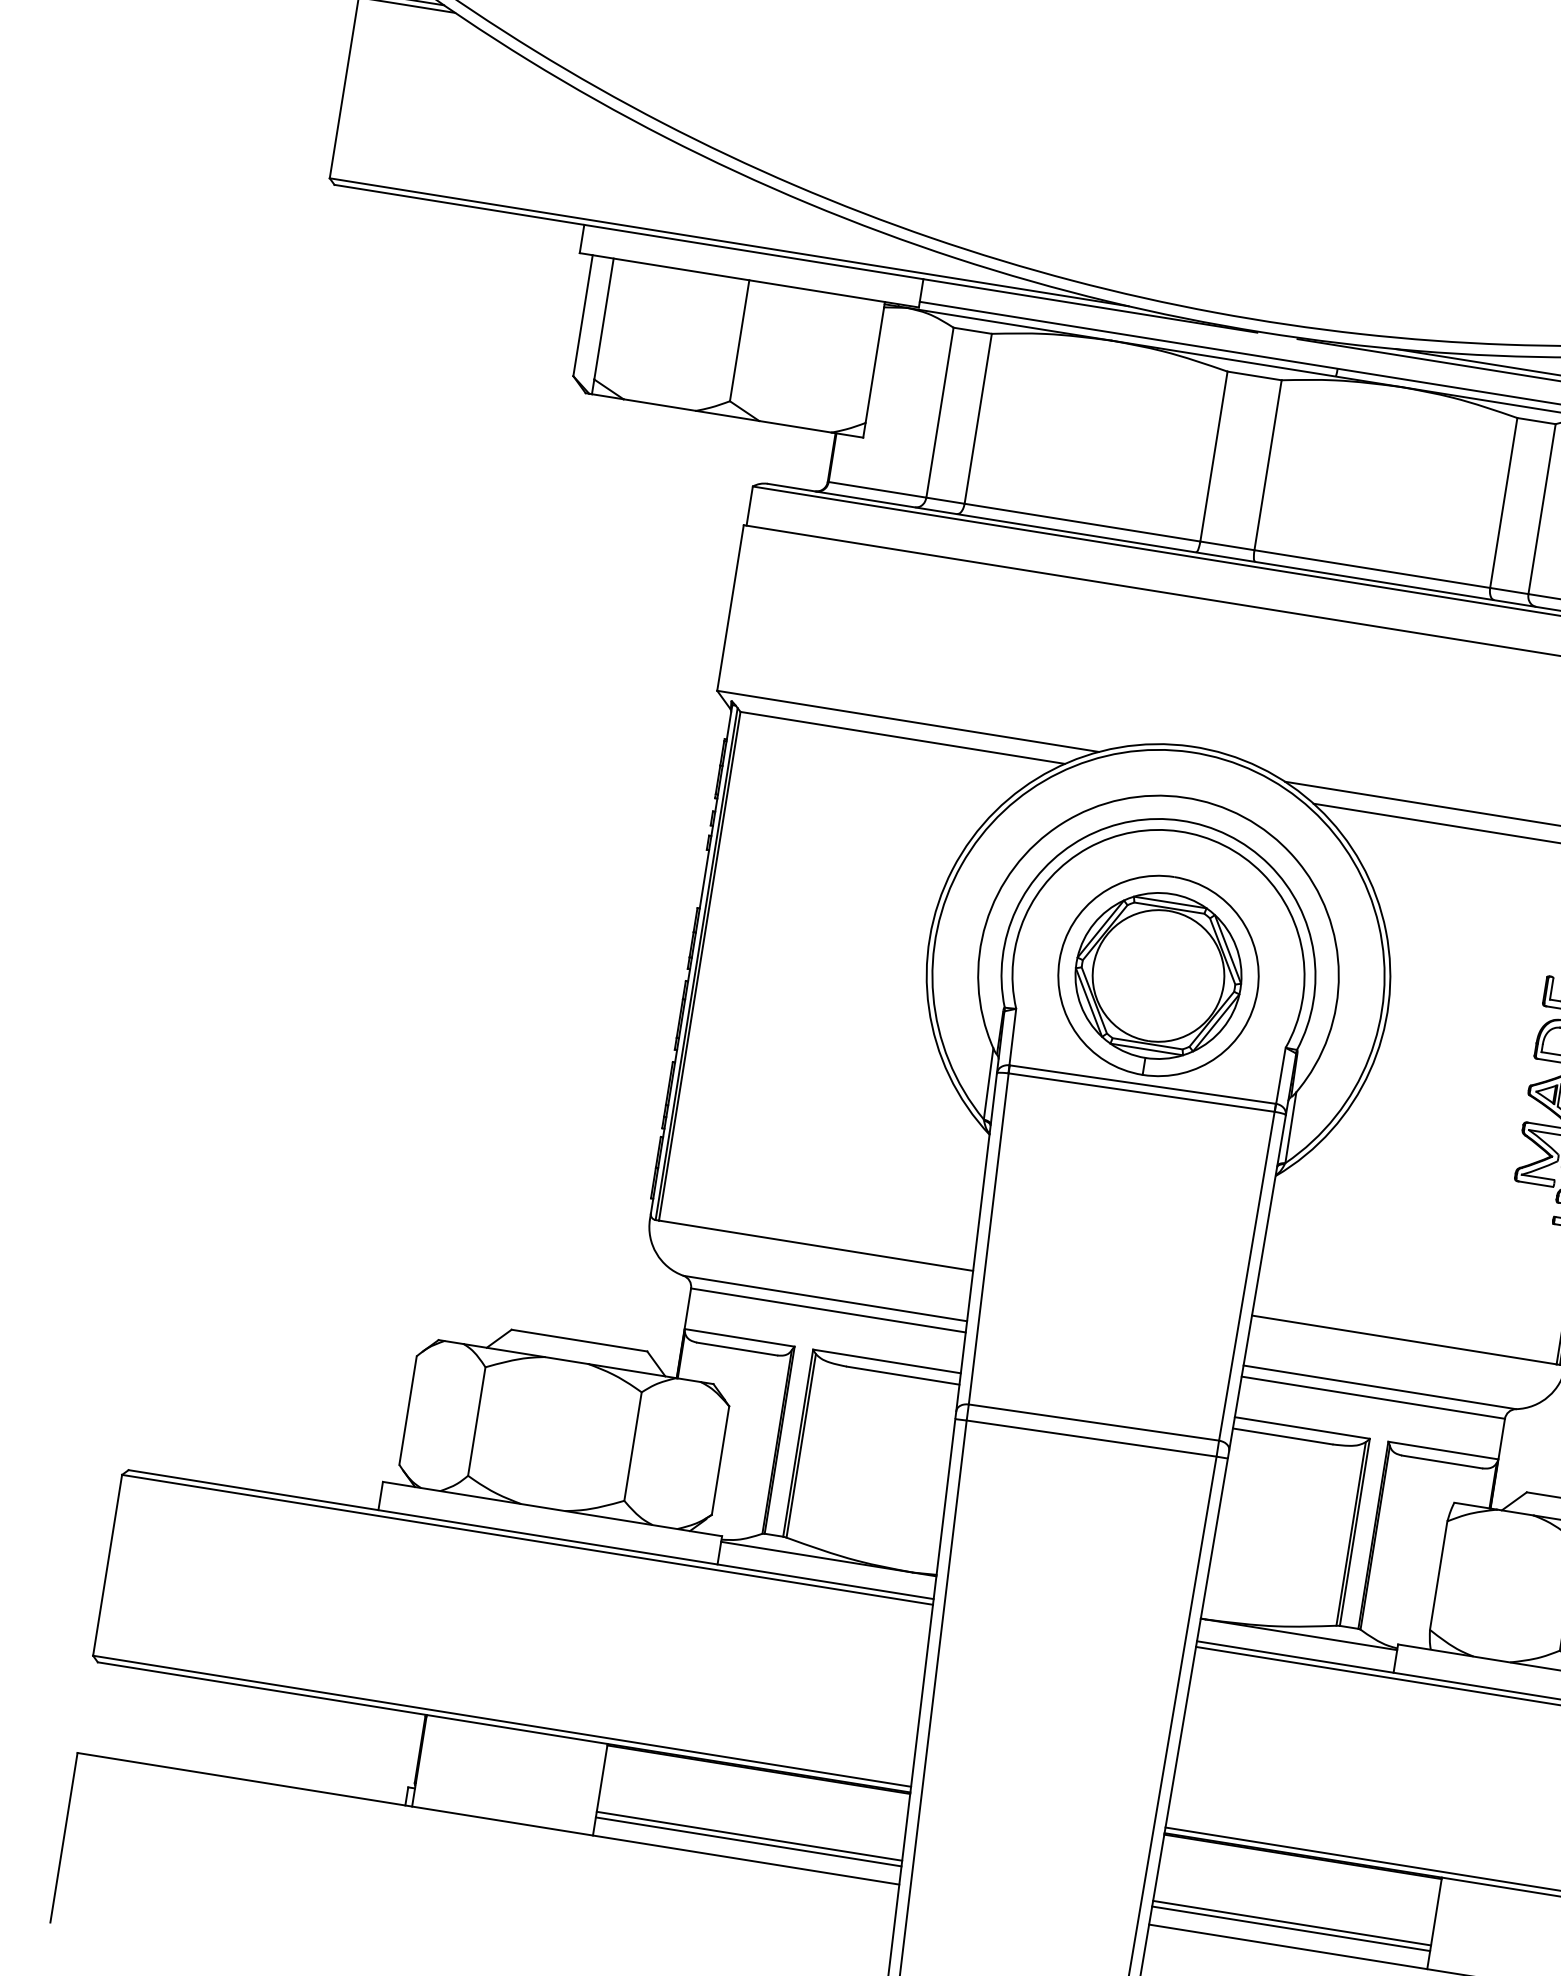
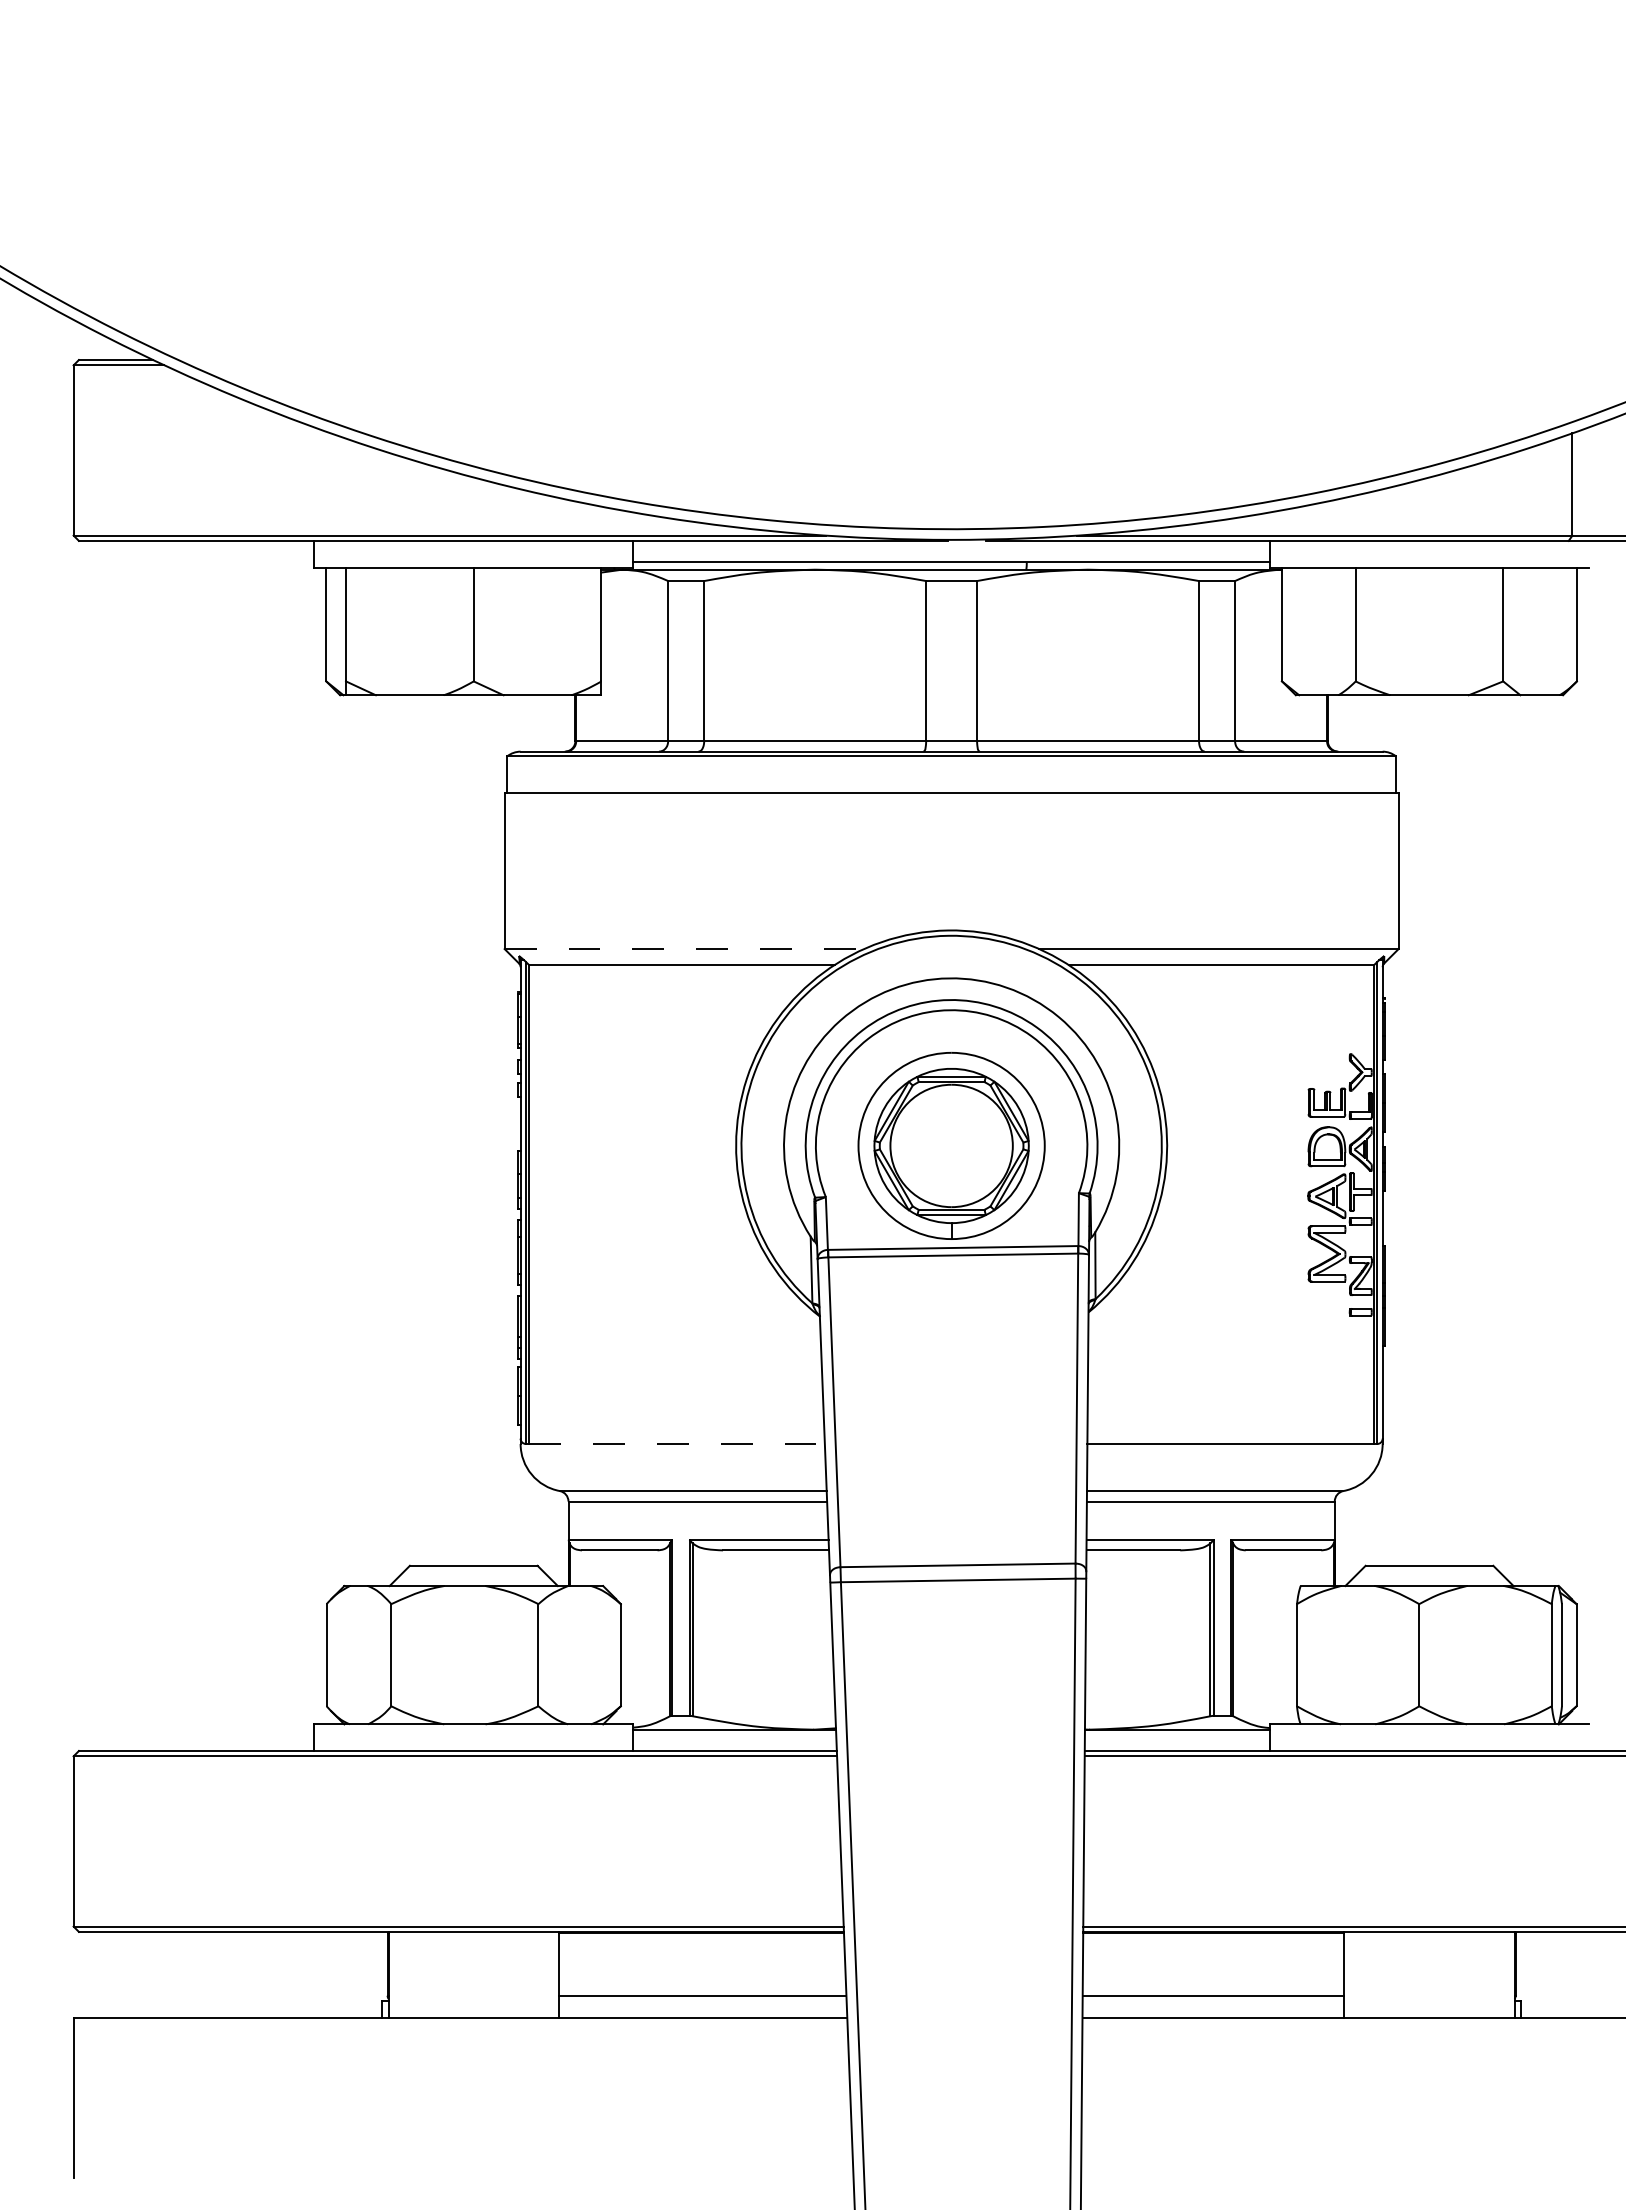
line: (908, 721) -> (684, 949), solid -> dashed
line: (815, 1245) -> (676, 1443), solid -> dashed
line: (748, 1842) -> (702, 2001), removed
line: (1291, 1929) -> (1213, 2001), removed

